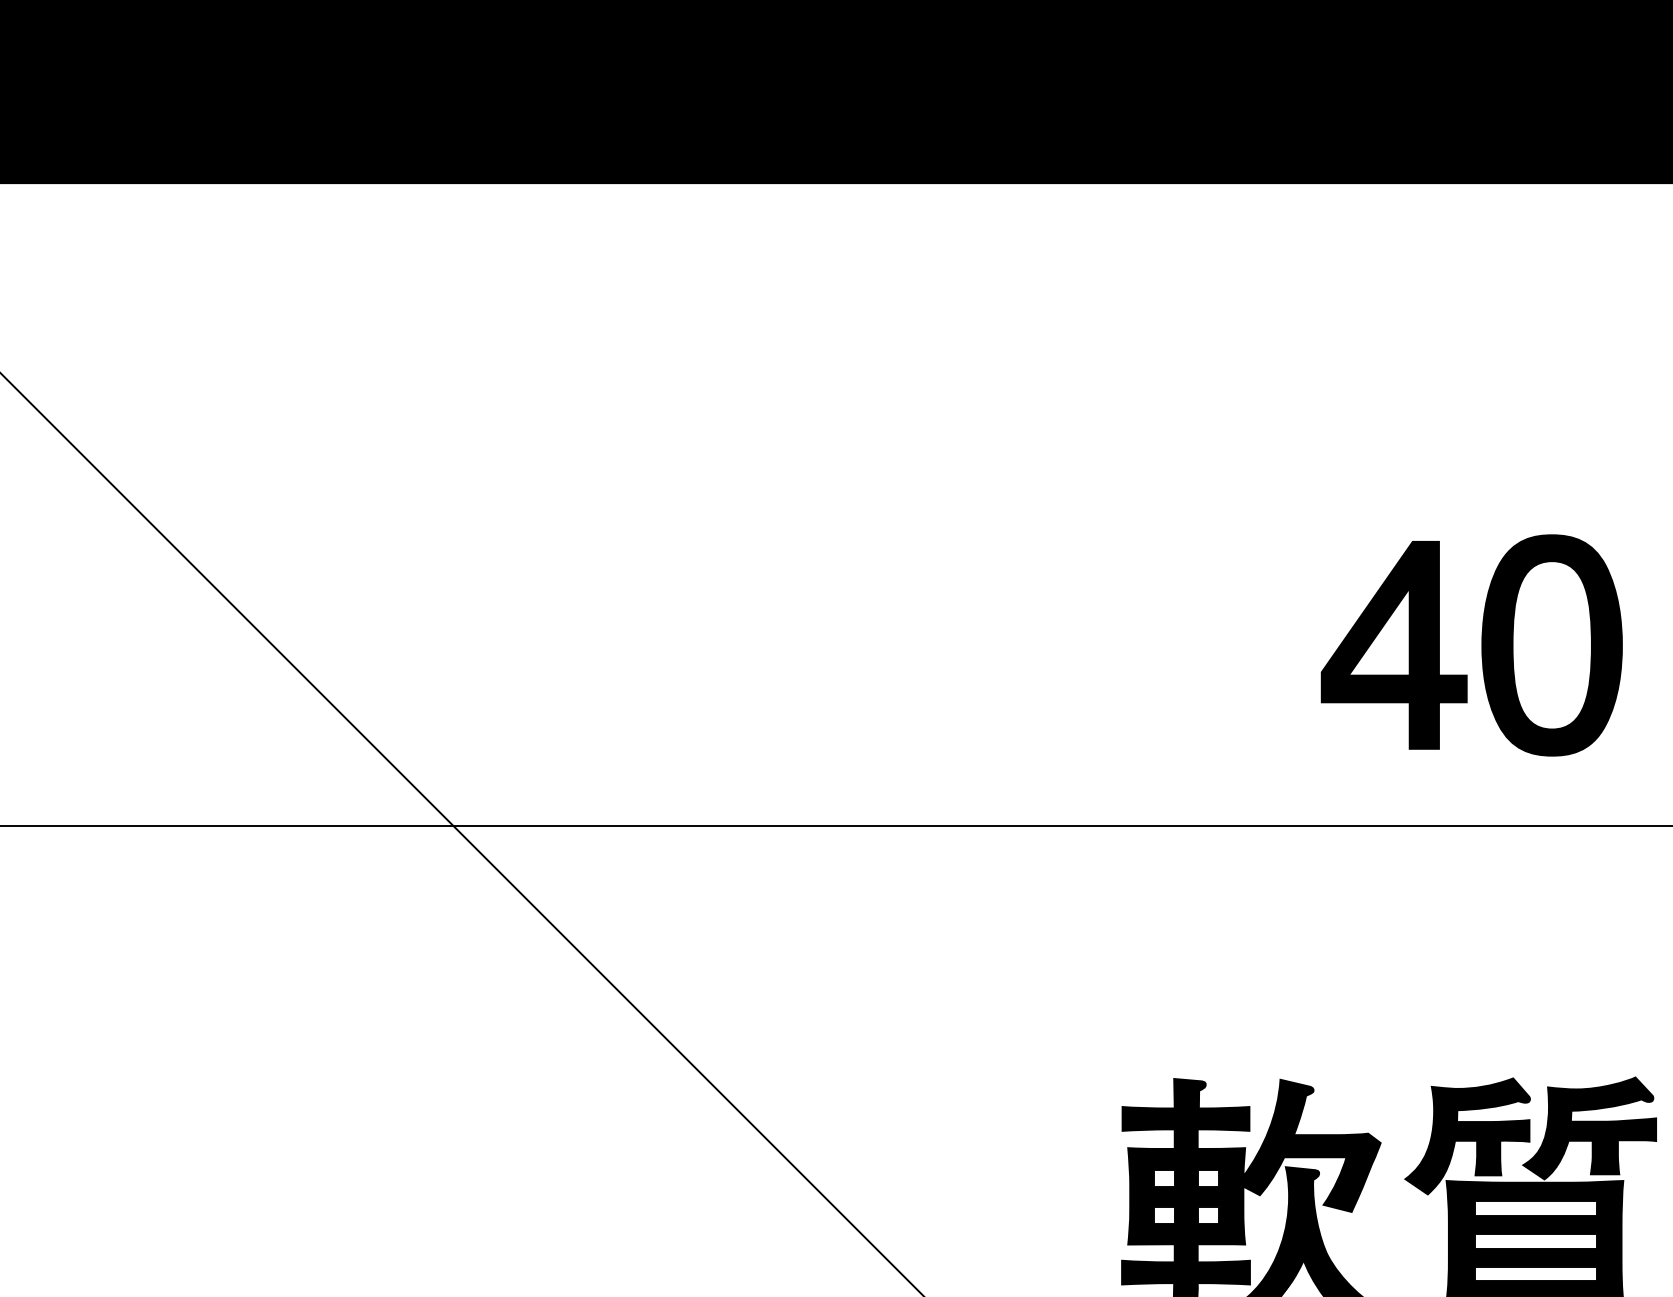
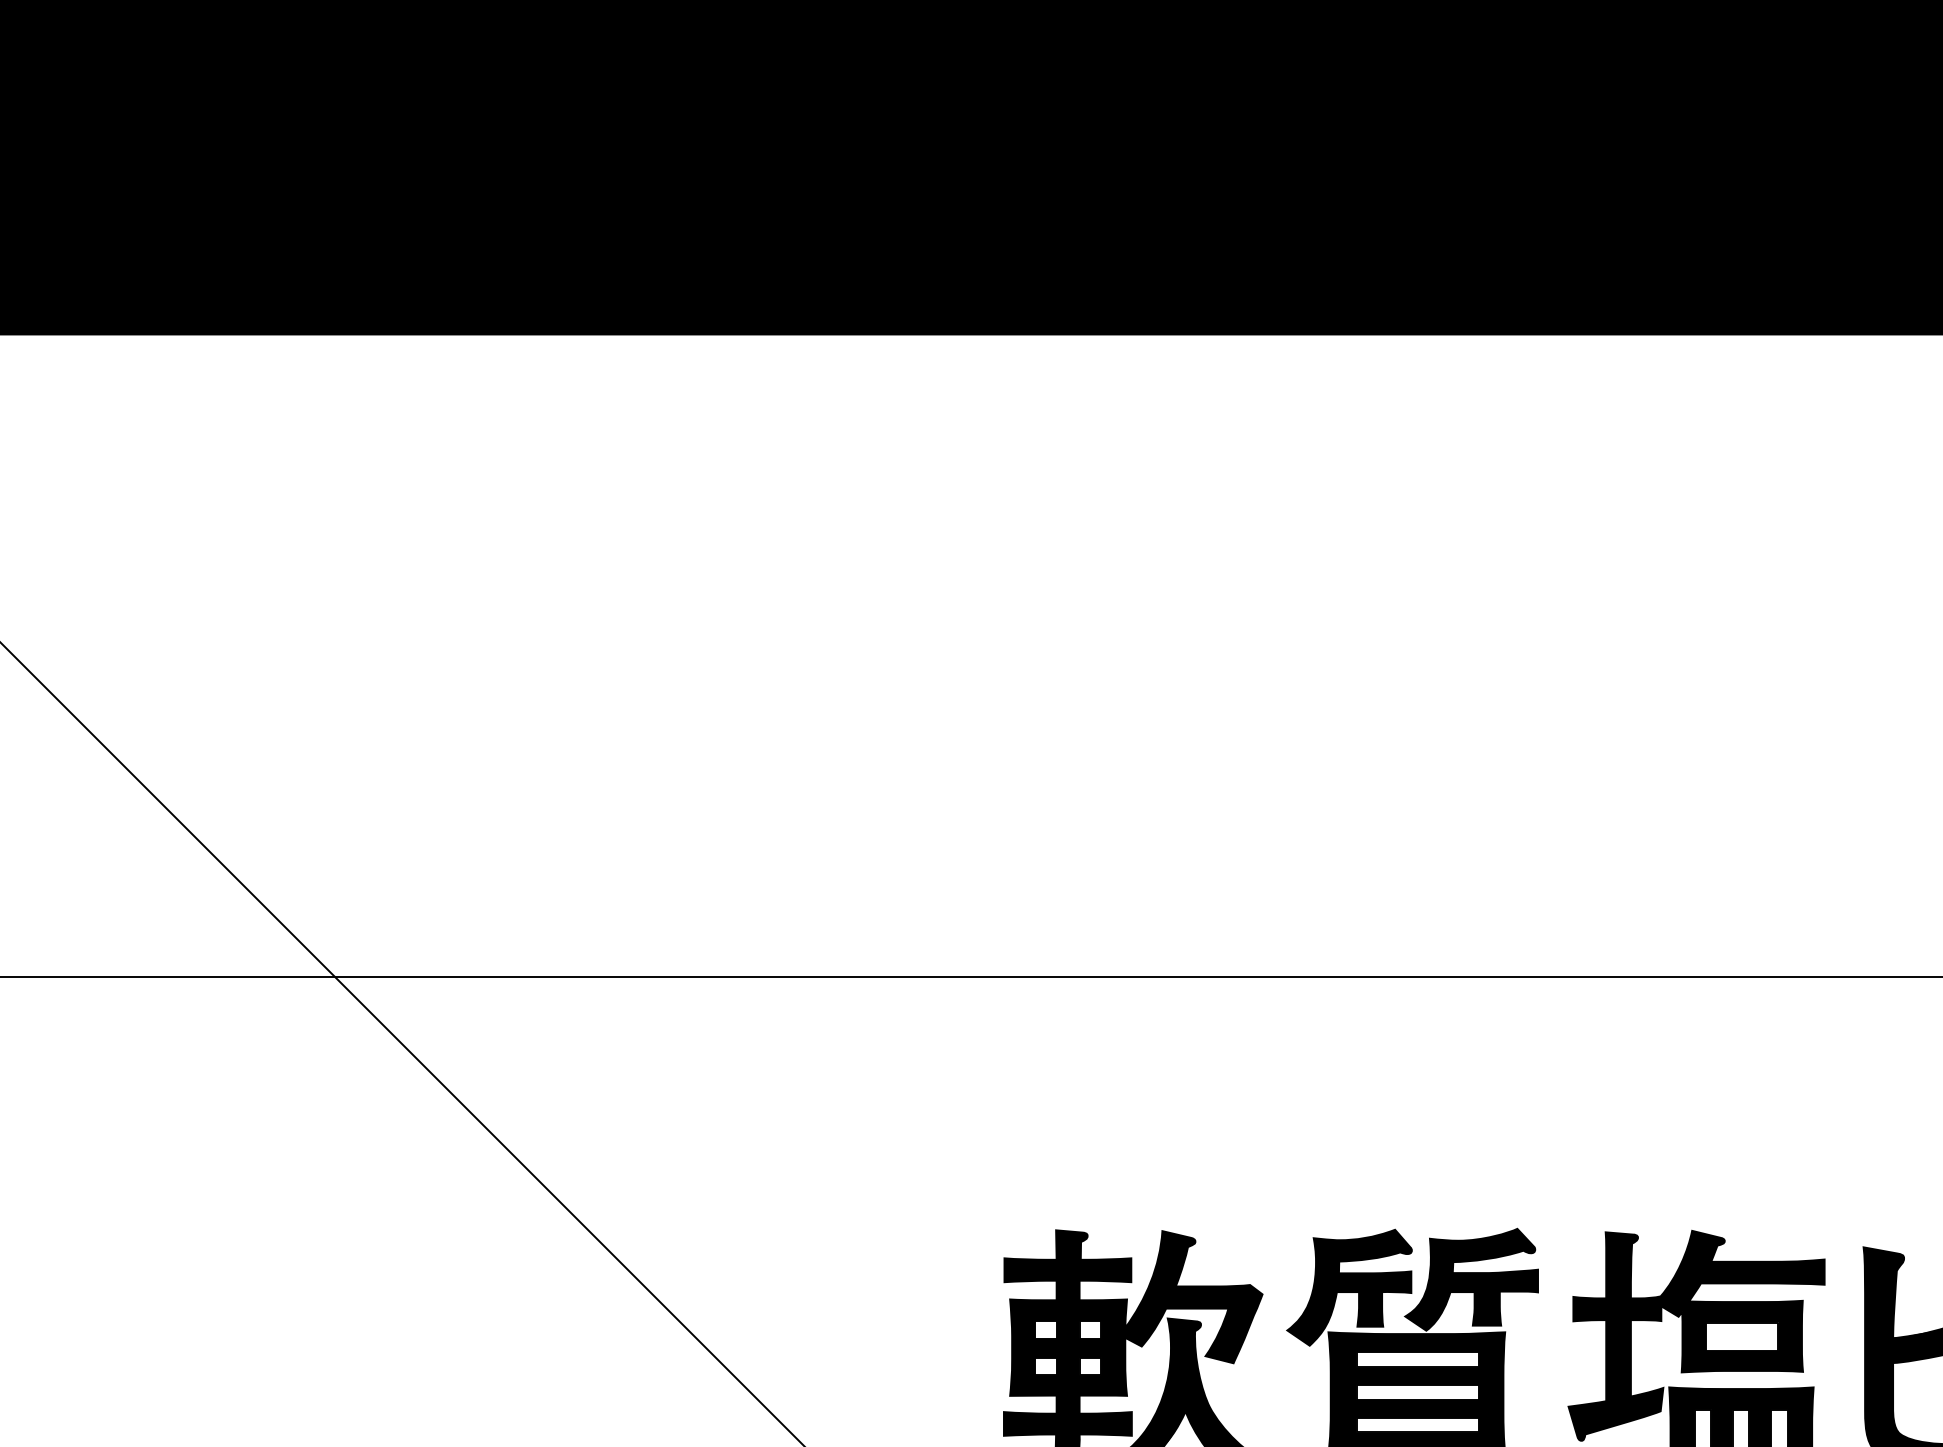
part: (1481, 645) -> (1363, 796), removed

